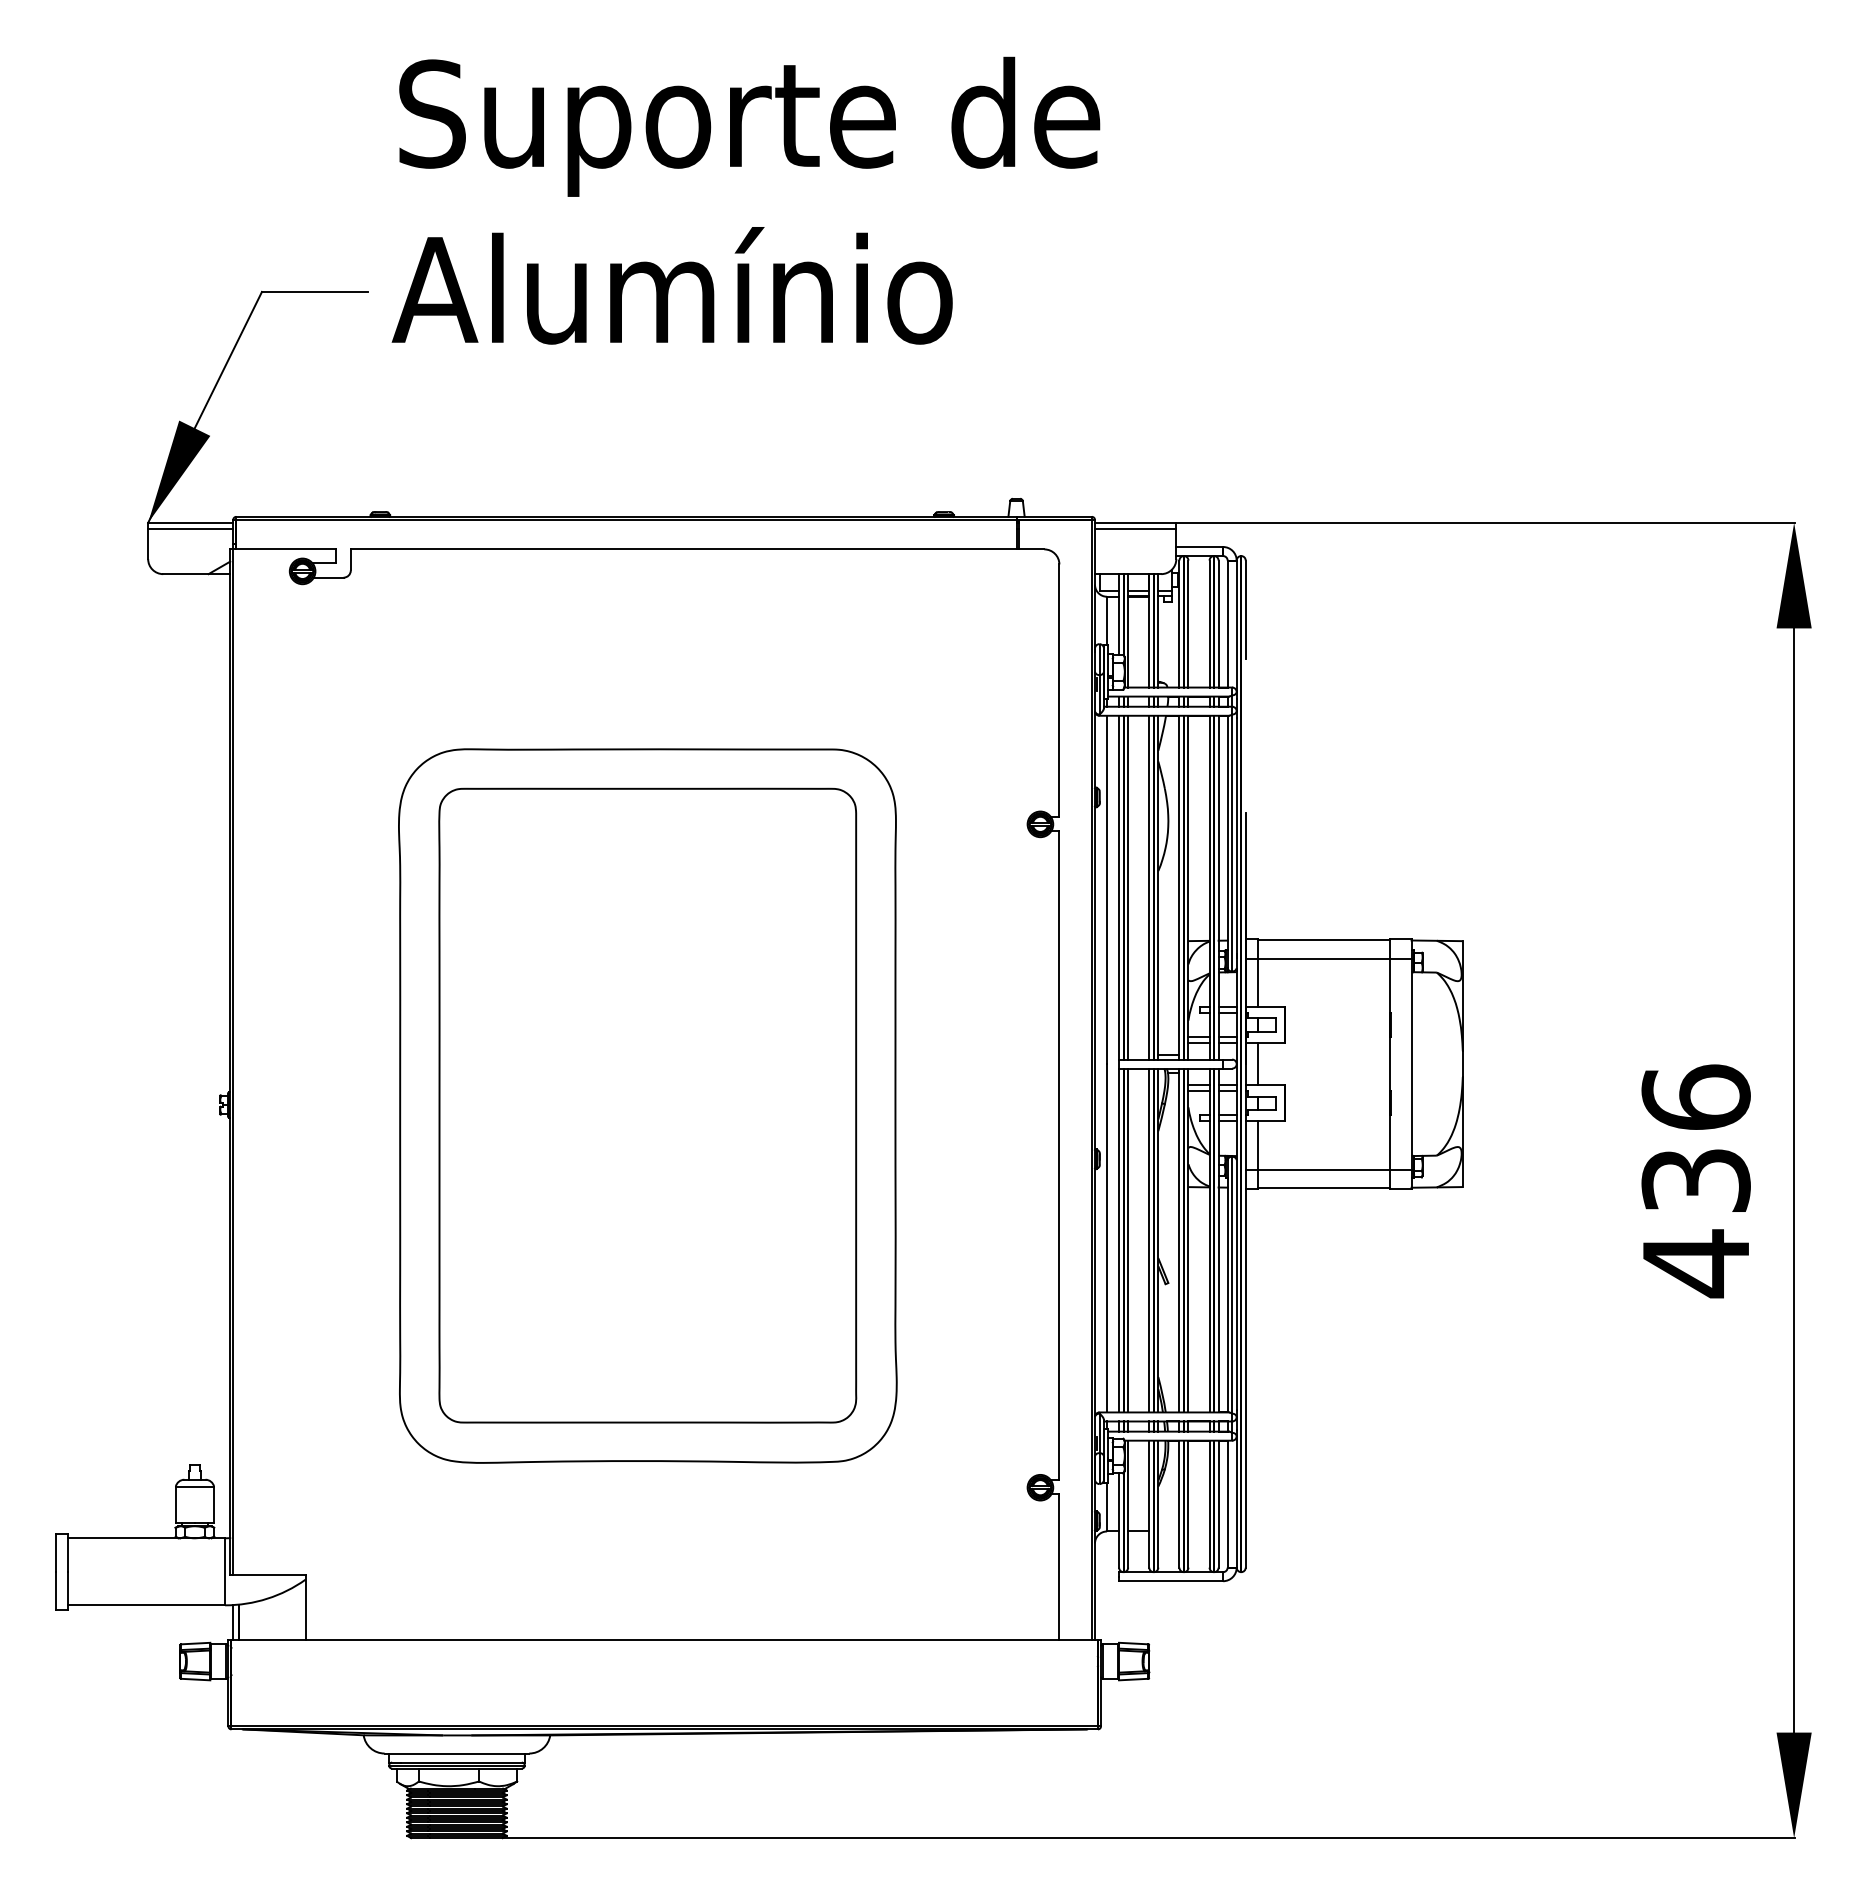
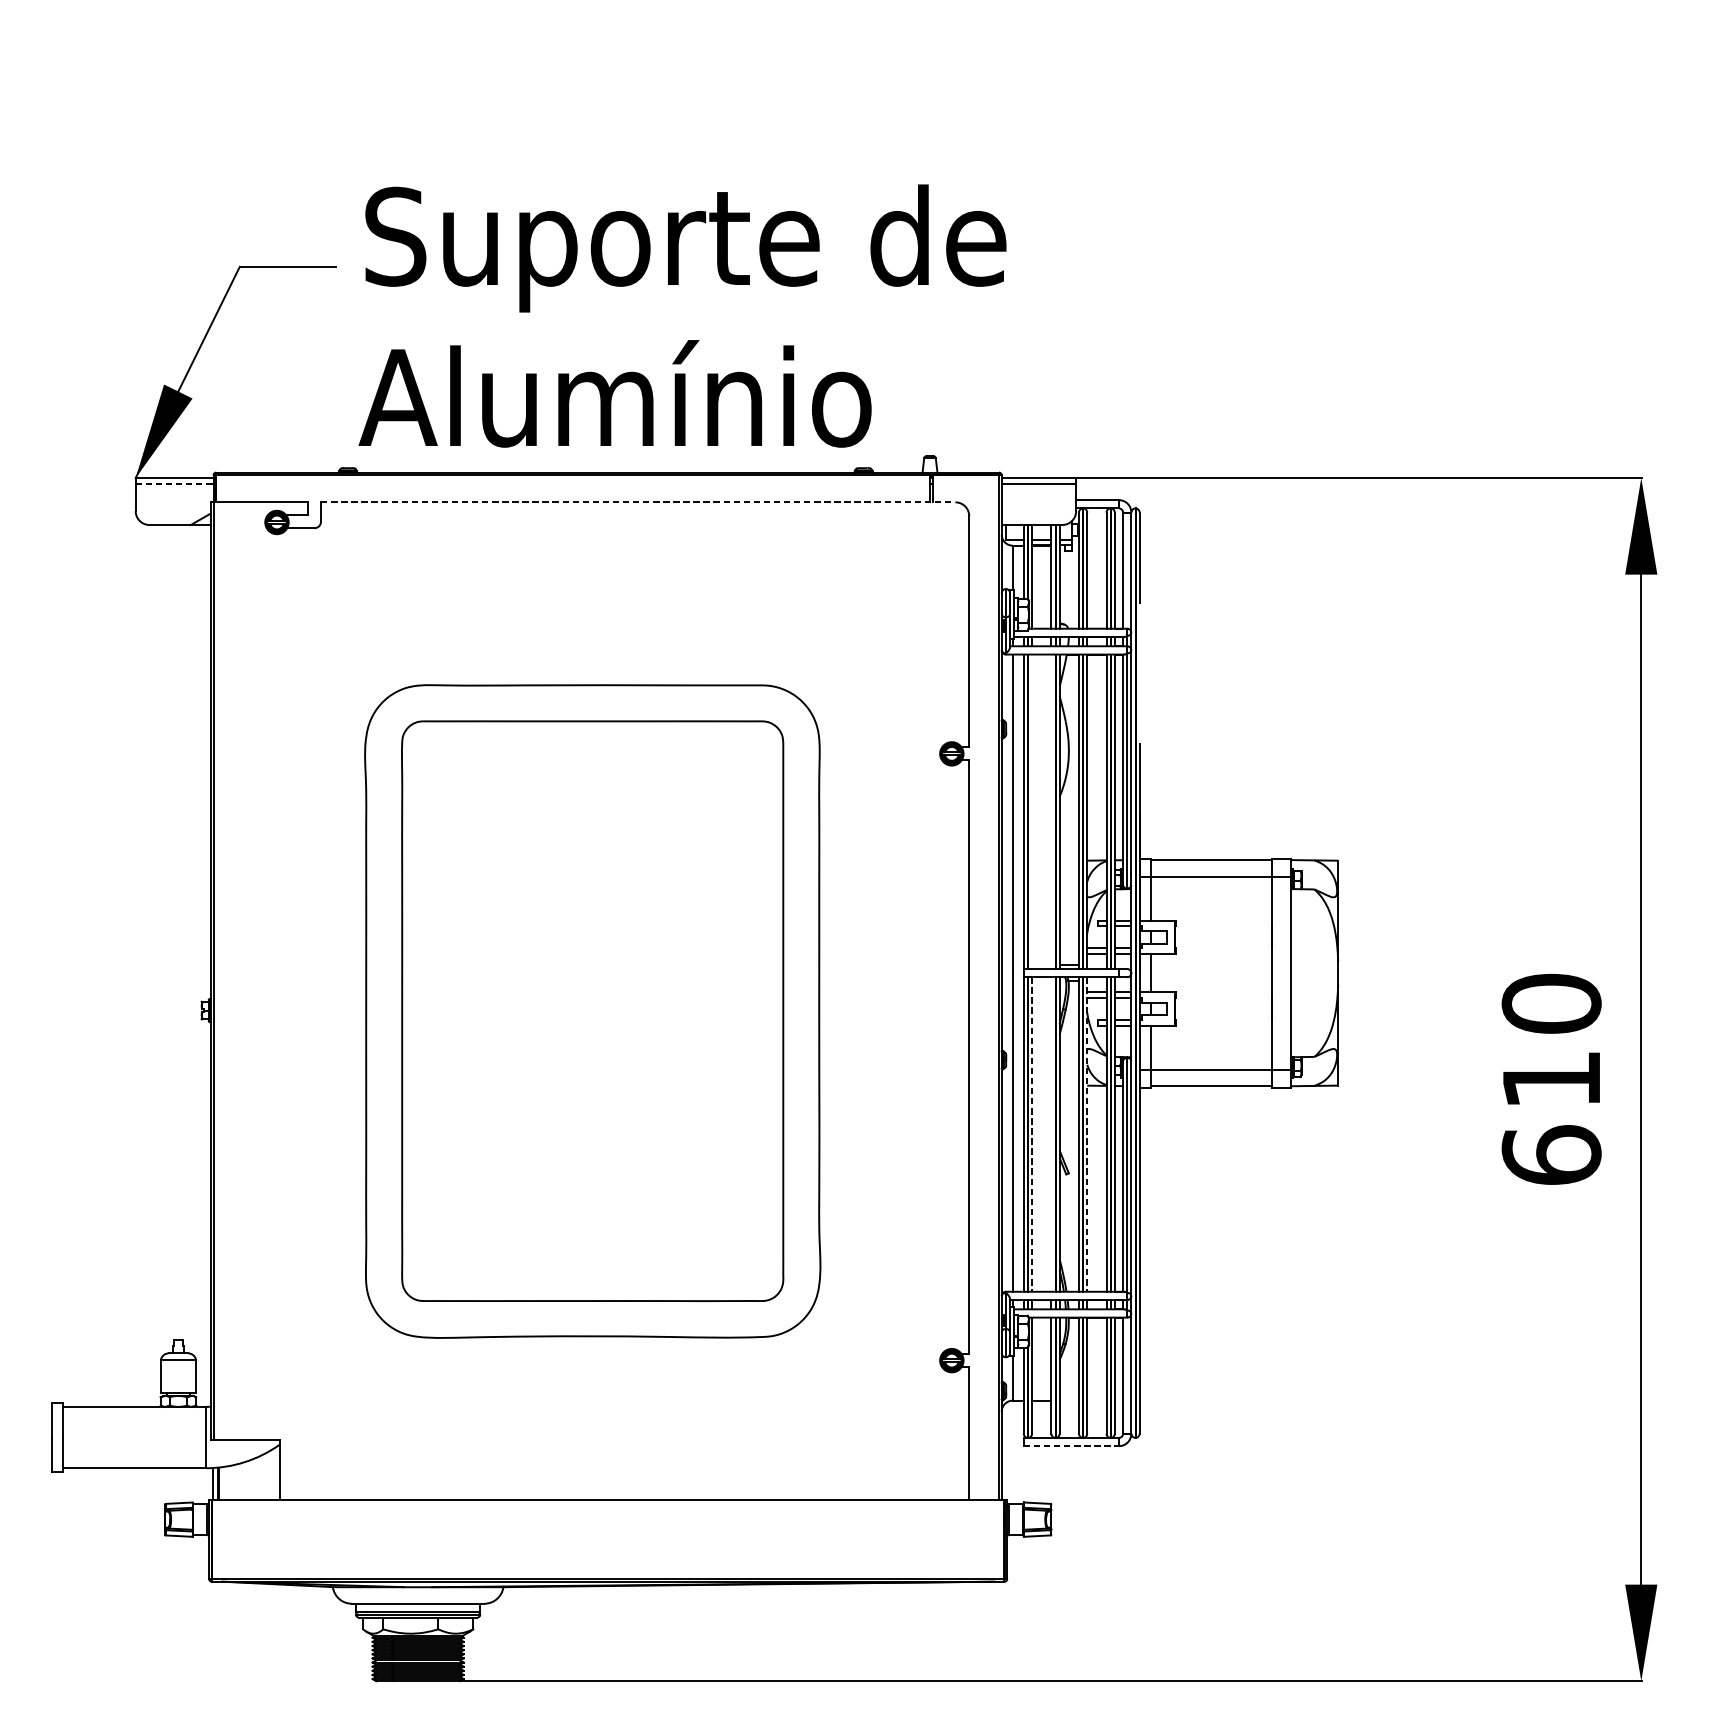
text: (745, 200) -> (682, 315), moved
line: (190, 528) -> (174, 483), solid -> dashed
line: (697, 549) -> (638, 502), solid -> dashed
line: (1128, 887) -> (1032, 811), removed
line: (1149, 887) -> (1051, 811), removed
text: (1695, 1181) -> (1551, 1080), 436 -> 610
line: (1128, 1240) -> (1032, 1134), solid -> dashed
line: (1149, 1240) -> (1051, 1134), removed
line: (1188, 1240) -> (1087, 1134), solid -> dashed
line: (1171, 1581) -> (1071, 1446), solid -> dashed

